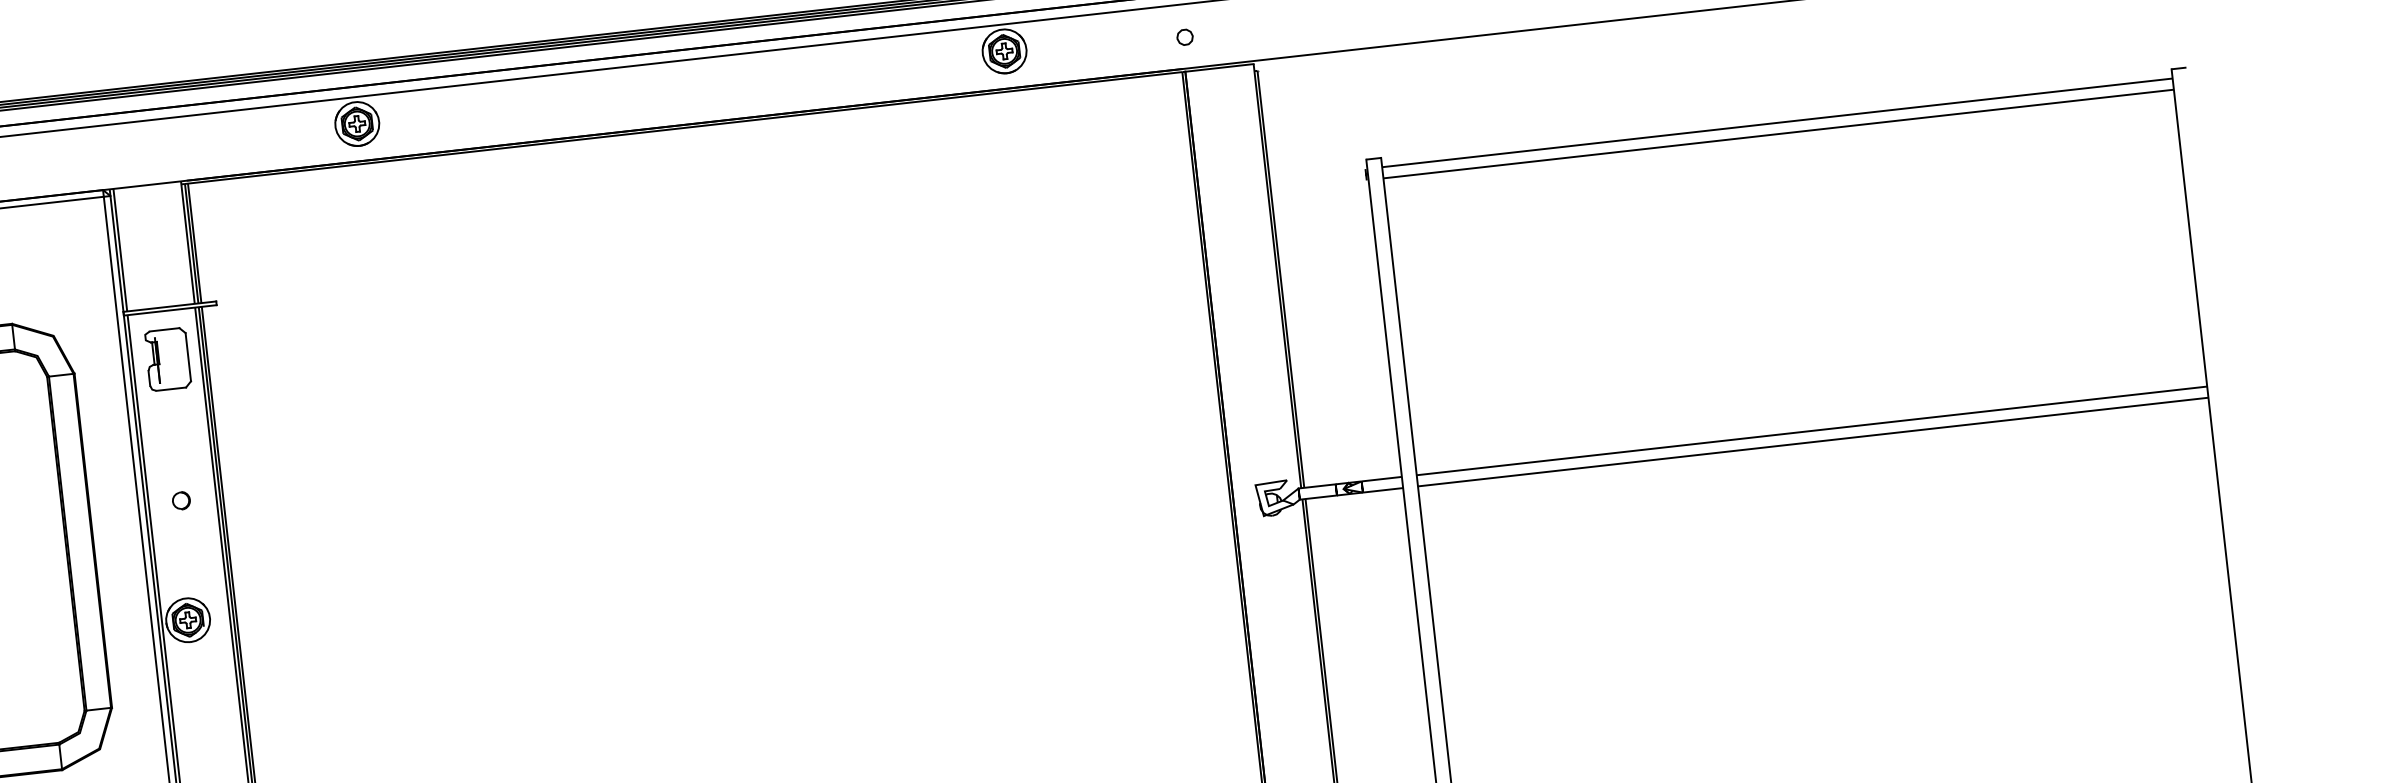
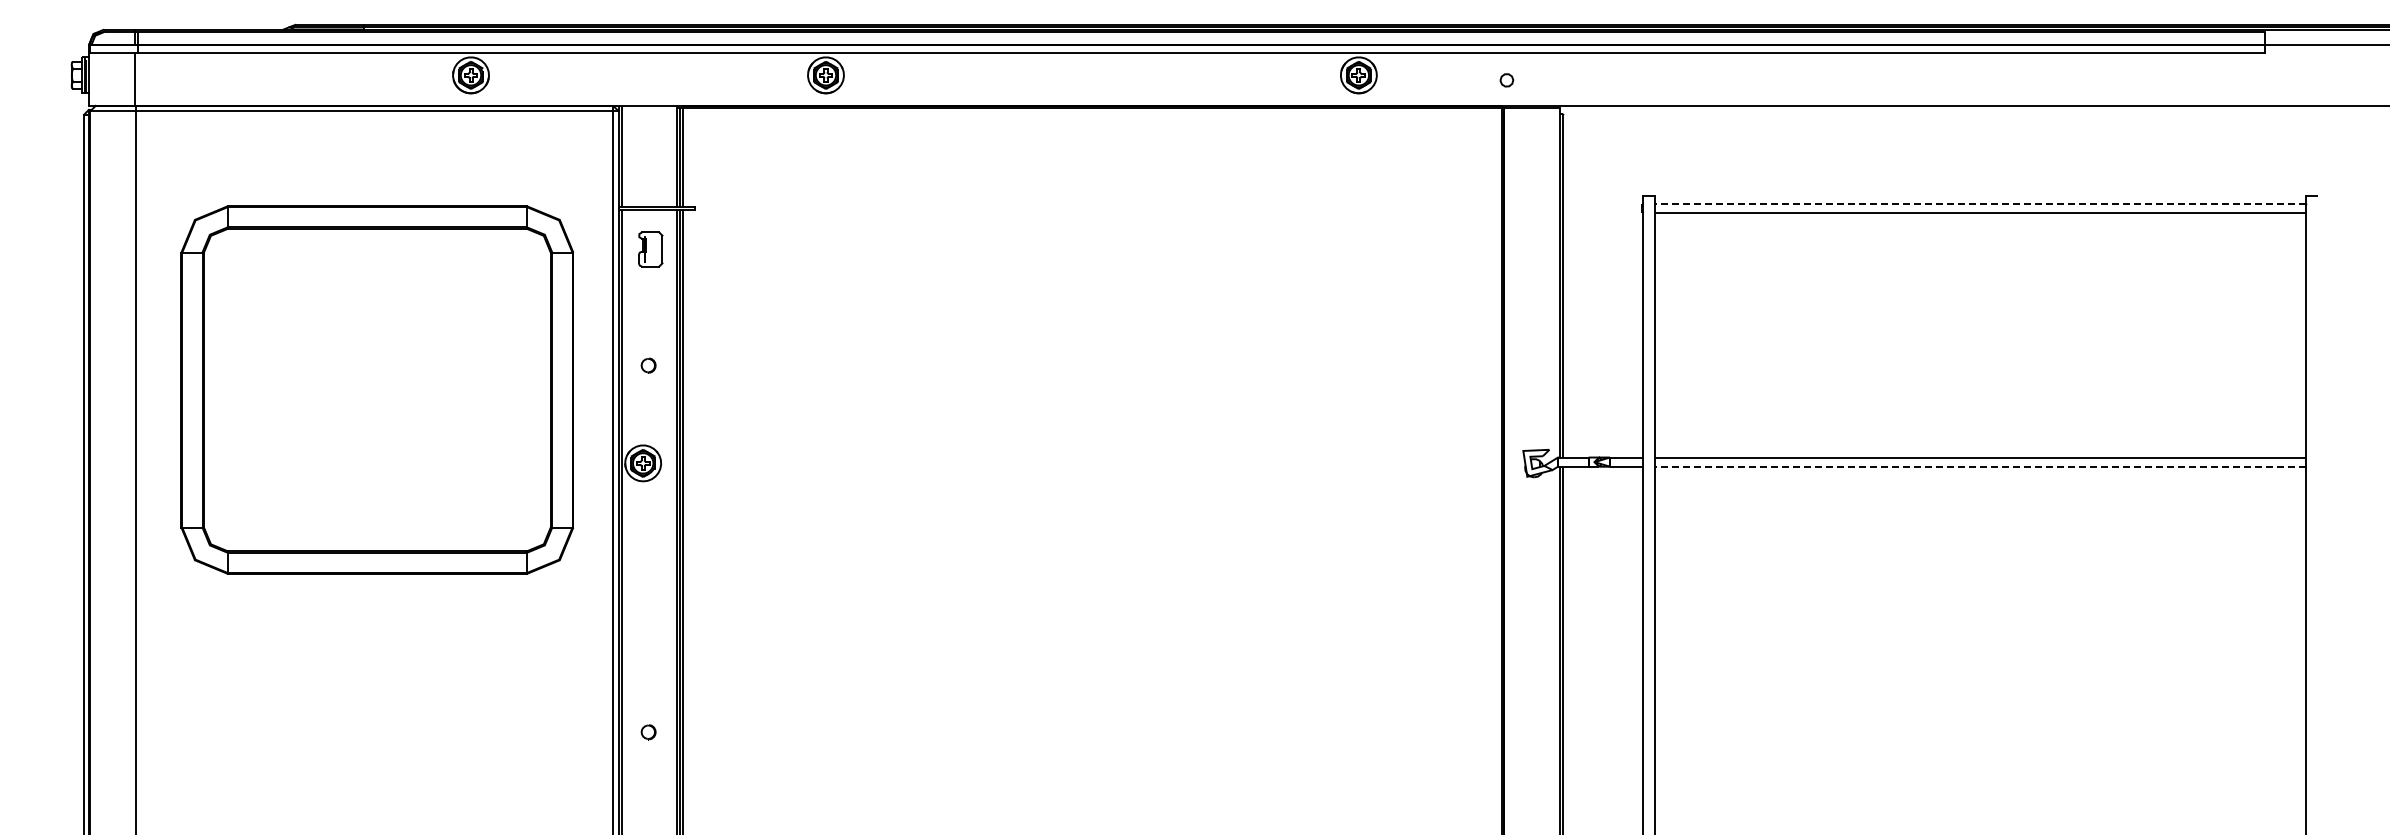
line: (1778, 122) -> (1981, 203), solid -> dashed
part: (167, 359) -> (650, 249), size x0.7
line: (1814, 441) -> (1981, 466), solid -> dashed

